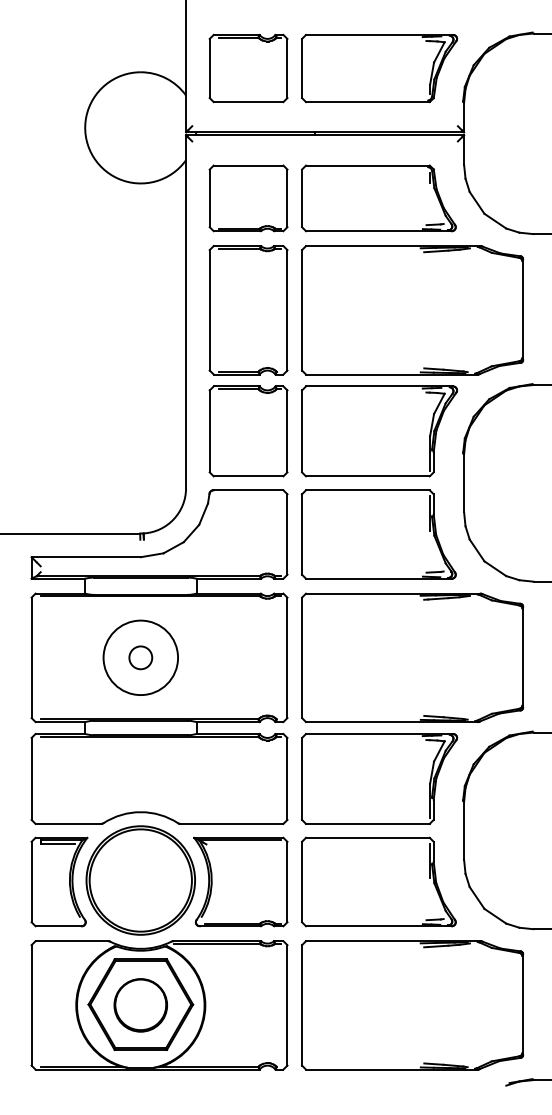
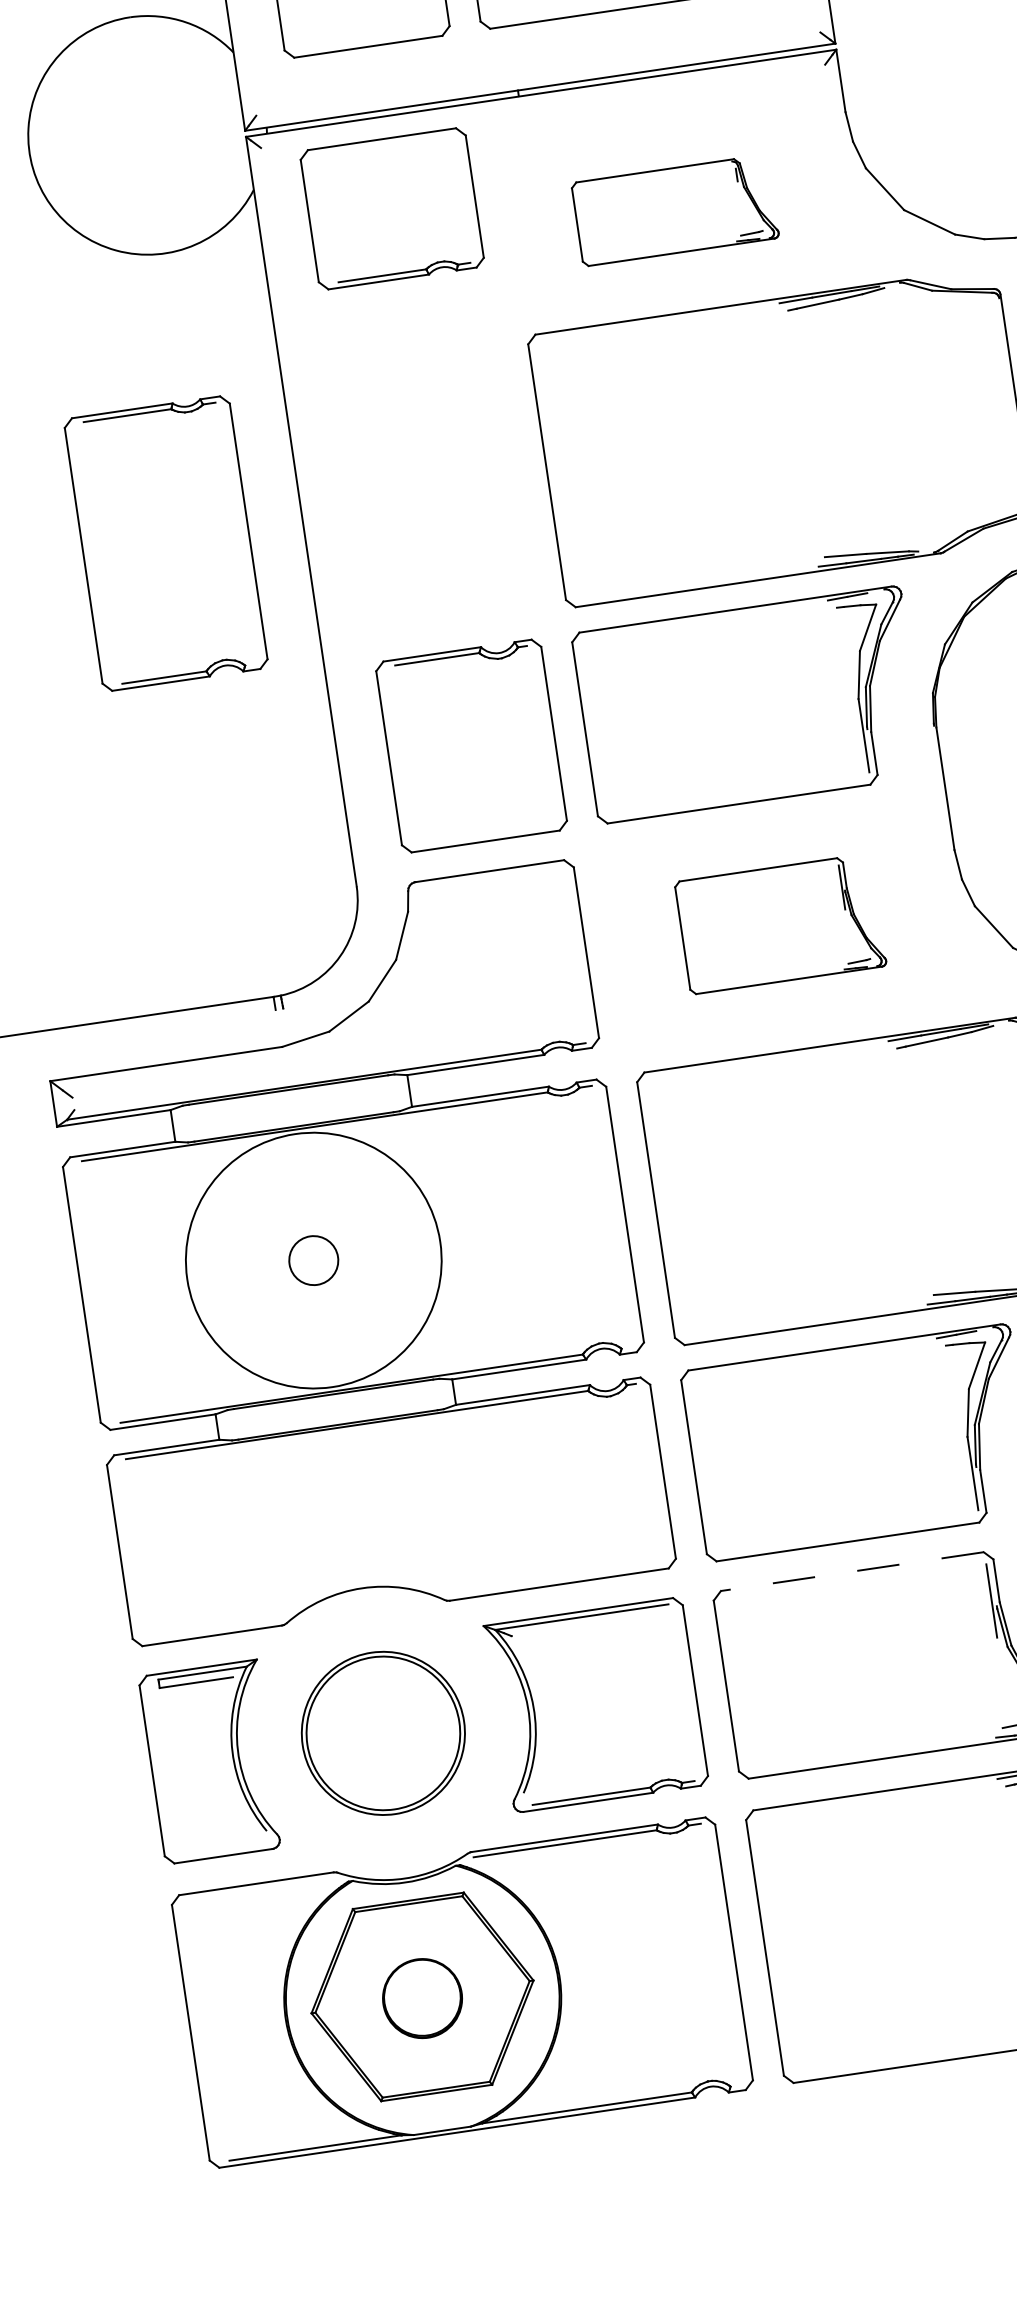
part: (248, 198) -> (392, 209), moved
part: (378, 198) -> (674, 210), size x0.6
part: (248, 310) -> (166, 544), moved
part: (378, 534) -> (779, 924), size x0.6
circle: (140, 657) -> (313, 1259), size x1.6
line: (367, 837) -> (851, 1570), solid -> dashed
part: (140, 880) -> (382, 1733), size x0.7
part: (140, 1005) -> (422, 1998), size x0.7

